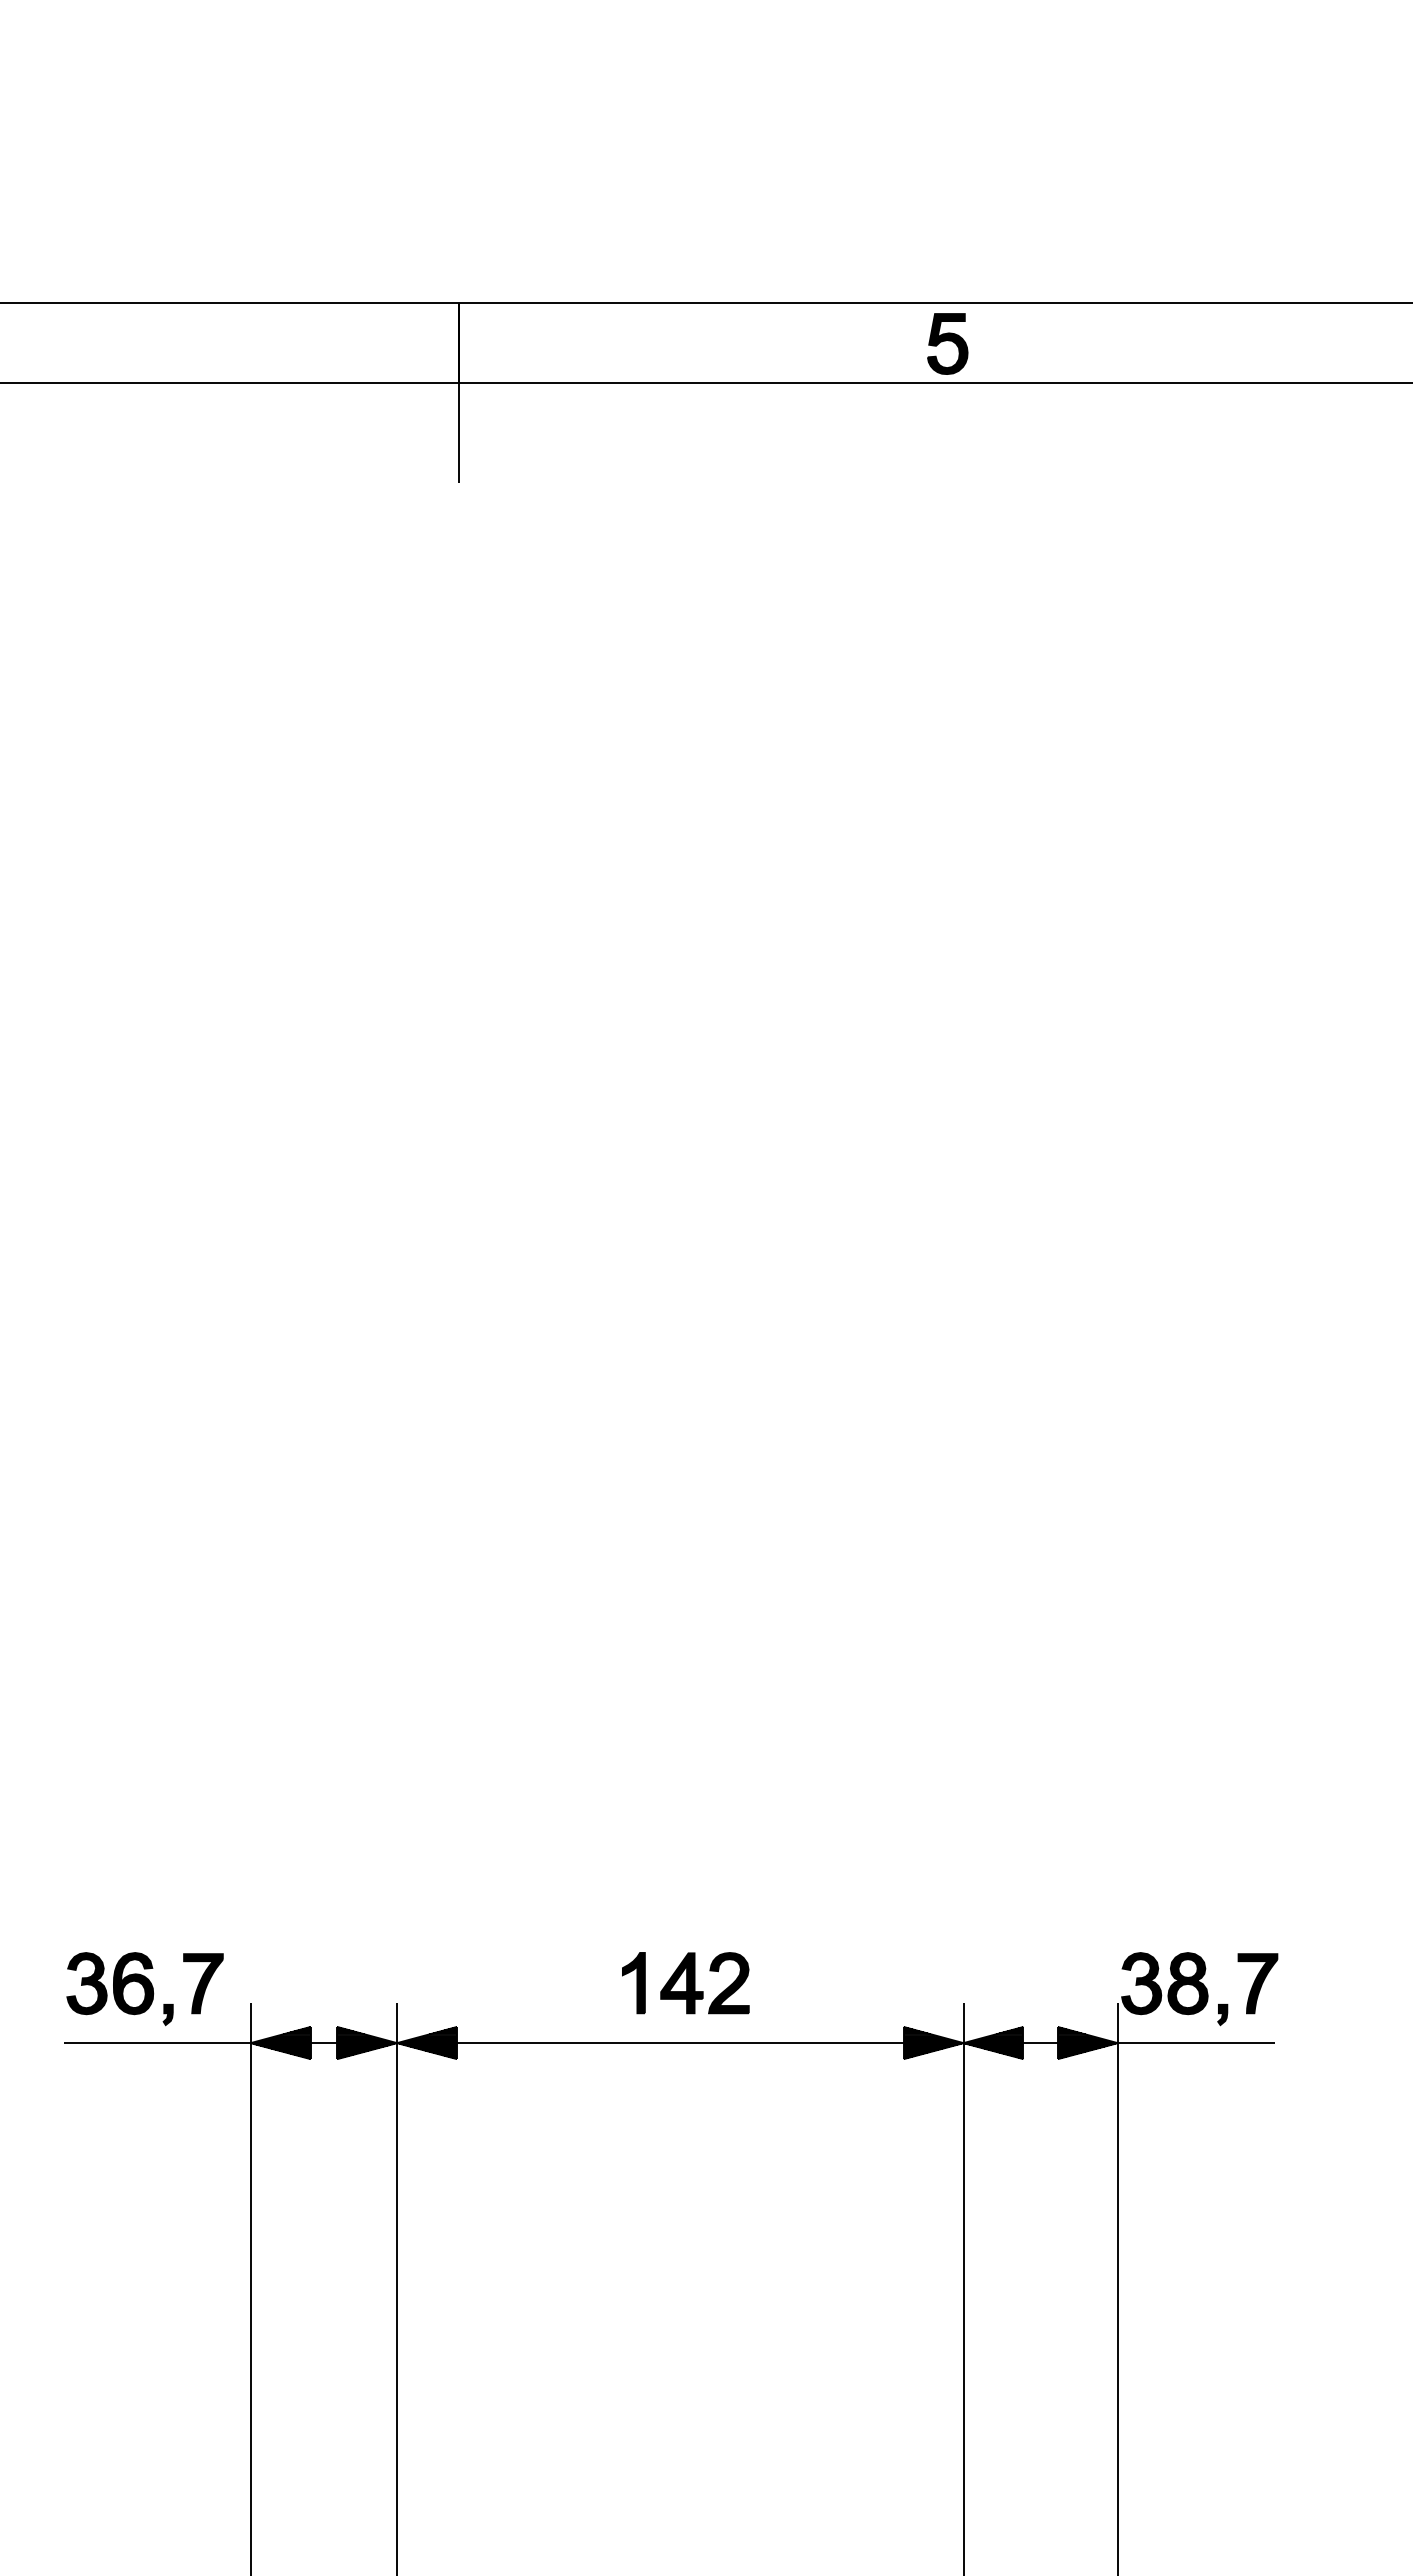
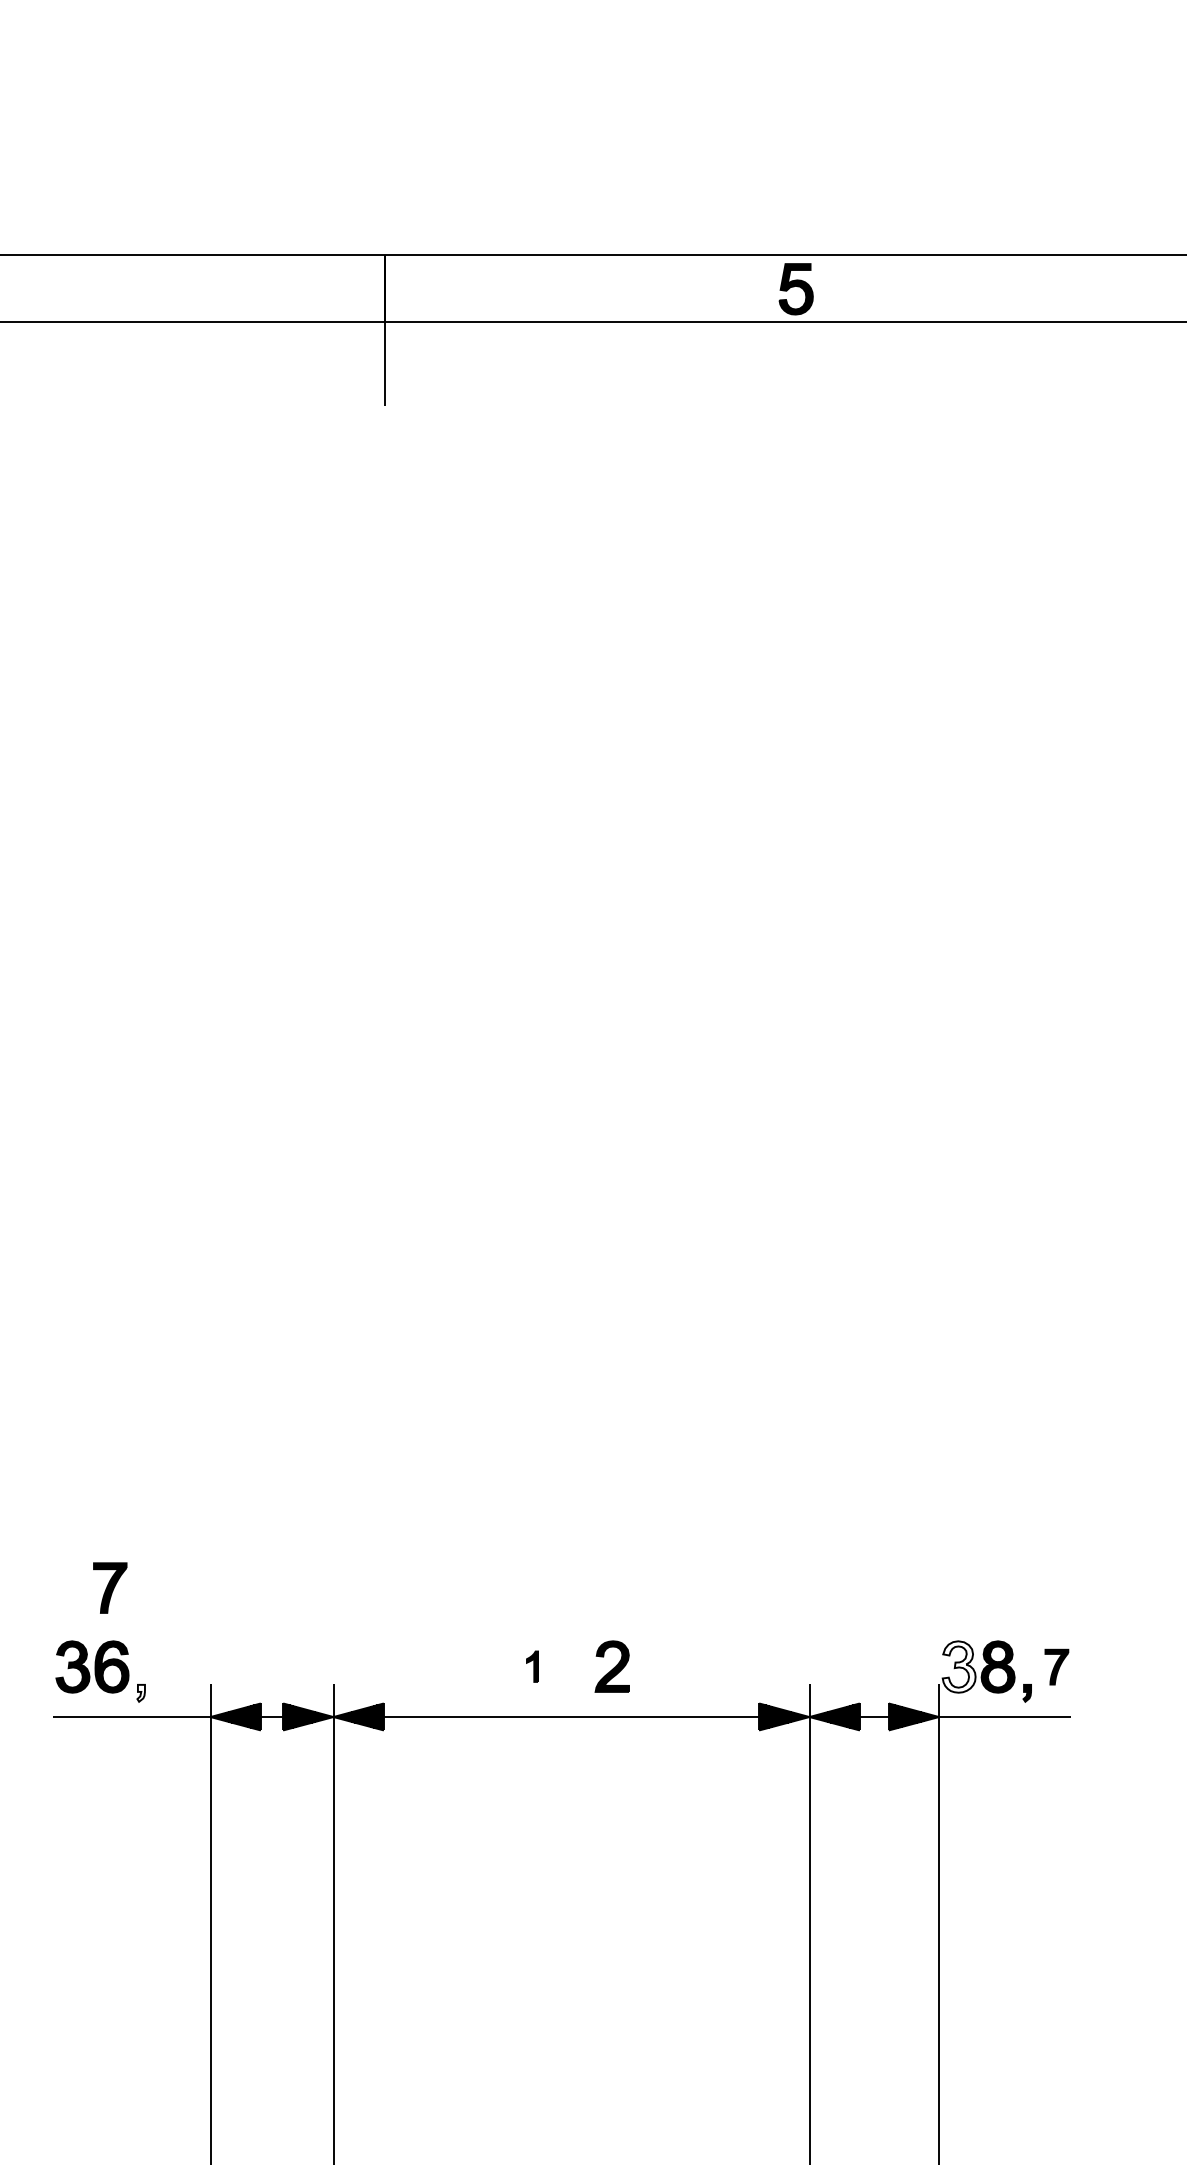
part: (203, 1983) -> (110, 1587), moved
part: (633, 1983) -> (532, 1666), size x0.6
part: (681, 1983) -> (572, 1666), removed
fill: (1141, 1983) -> (959, 1666), removed
part: (1257, 1983) -> (1056, 1666), size x0.7
fill: (167, 2014) -> (140, 1692), removed

